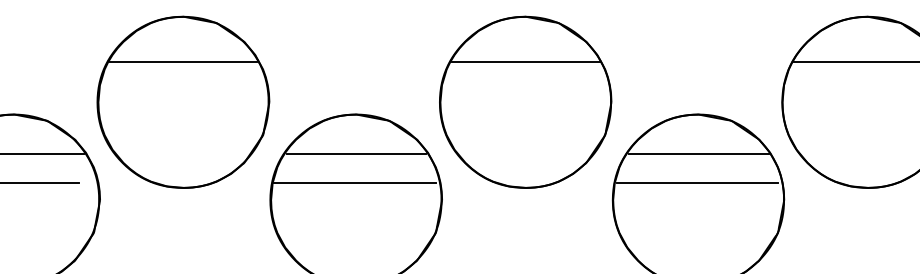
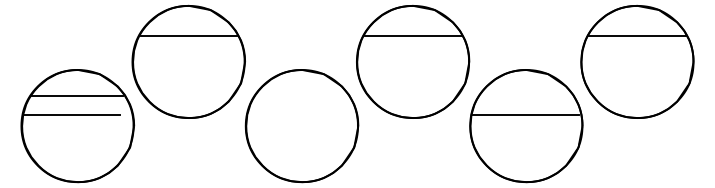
line: (355, 153) -> (301, 95), removed
line: (698, 153) -> (526, 95), removed
line: (355, 182) -> (301, 114), removed

